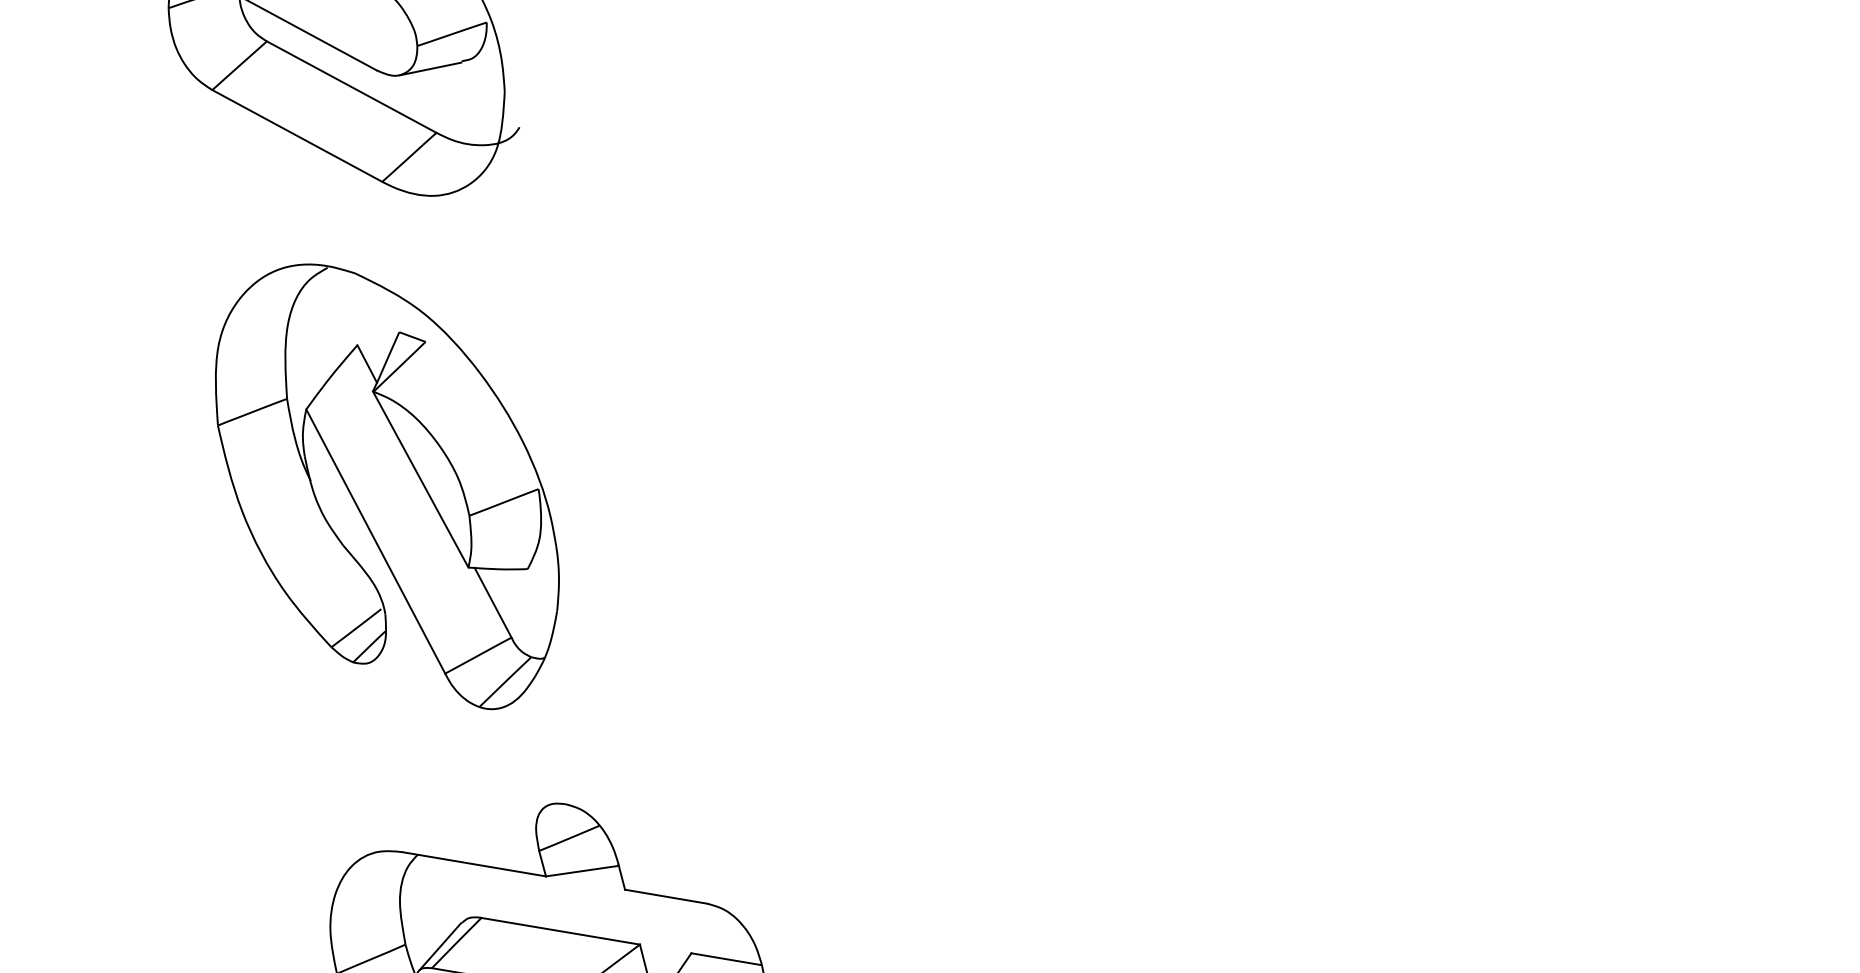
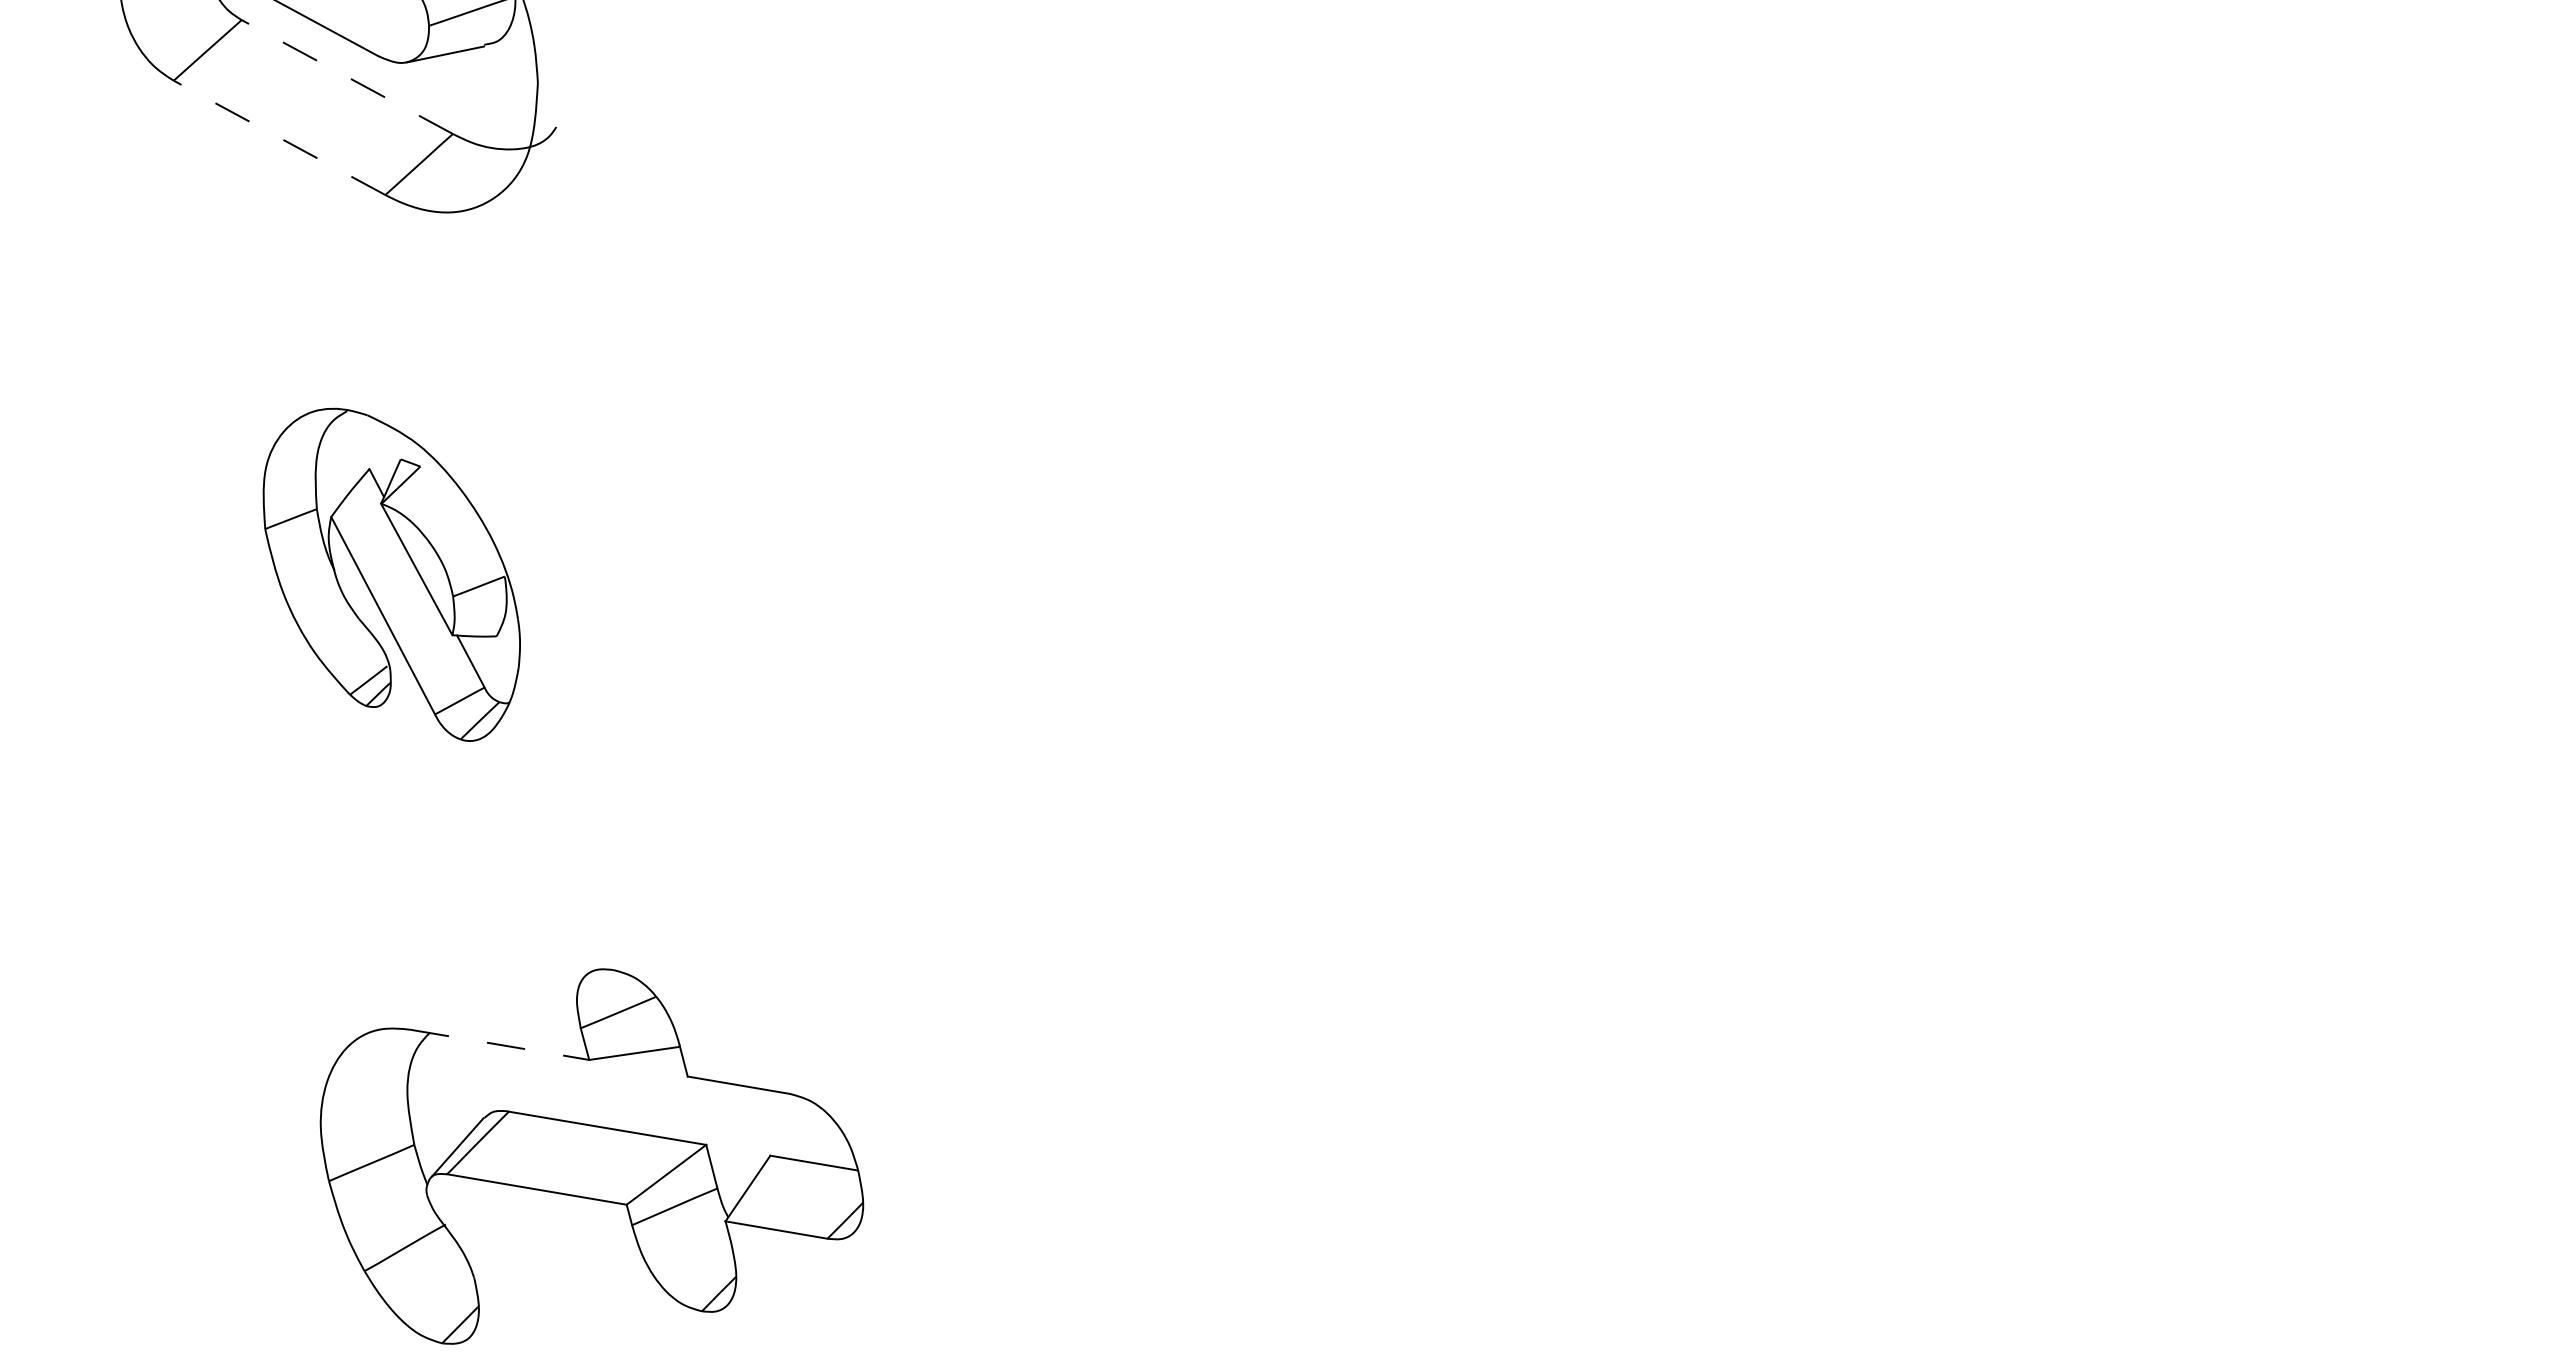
line: (351, 87) -> (347, 77), solid -> dashed
line: (297, 135) -> (279, 137), solid -> dashed
part: (387, 486) -> (391, 574), size x0.6
line: (474, 863) -> (500, 1044), solid -> dashed

